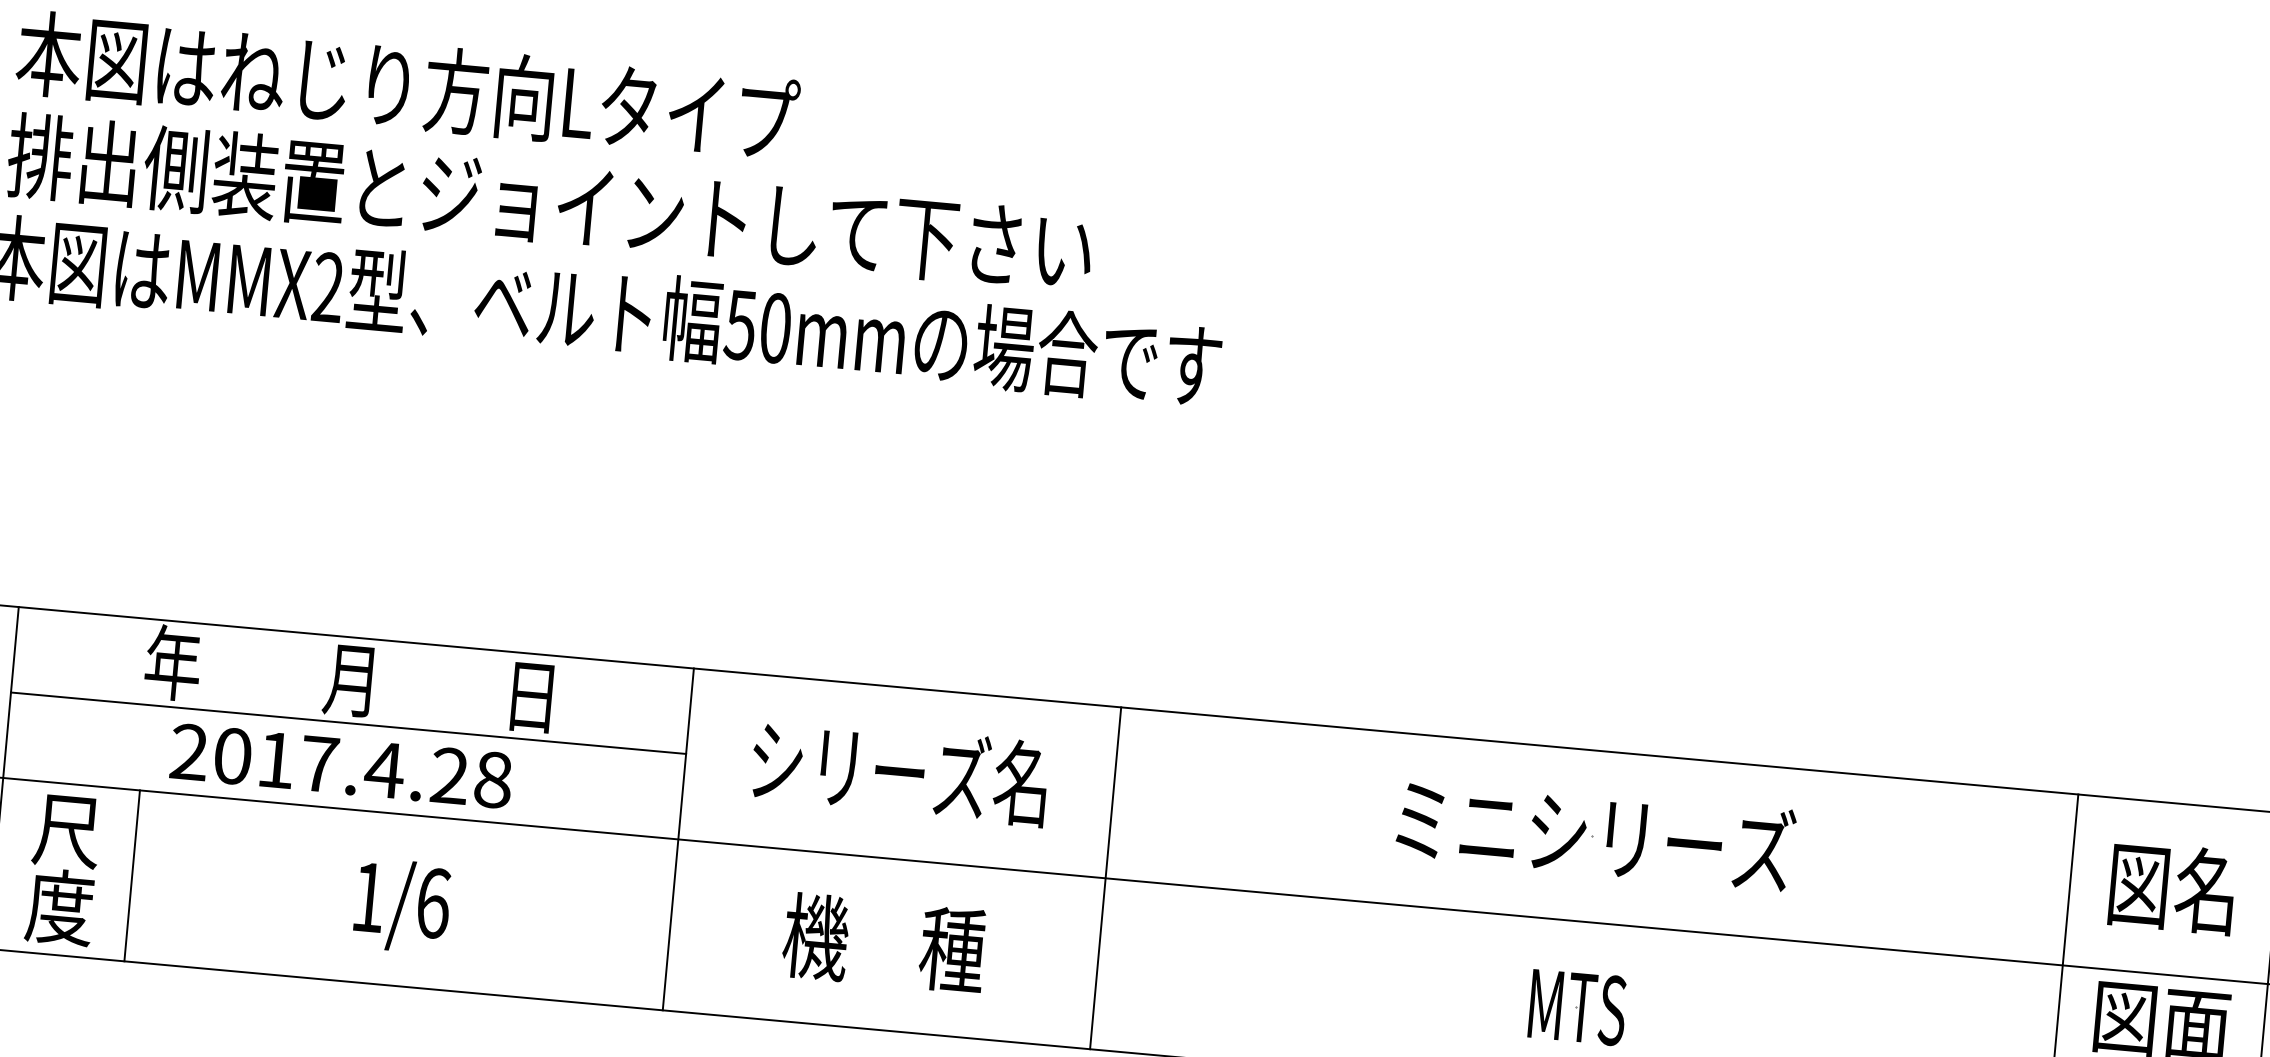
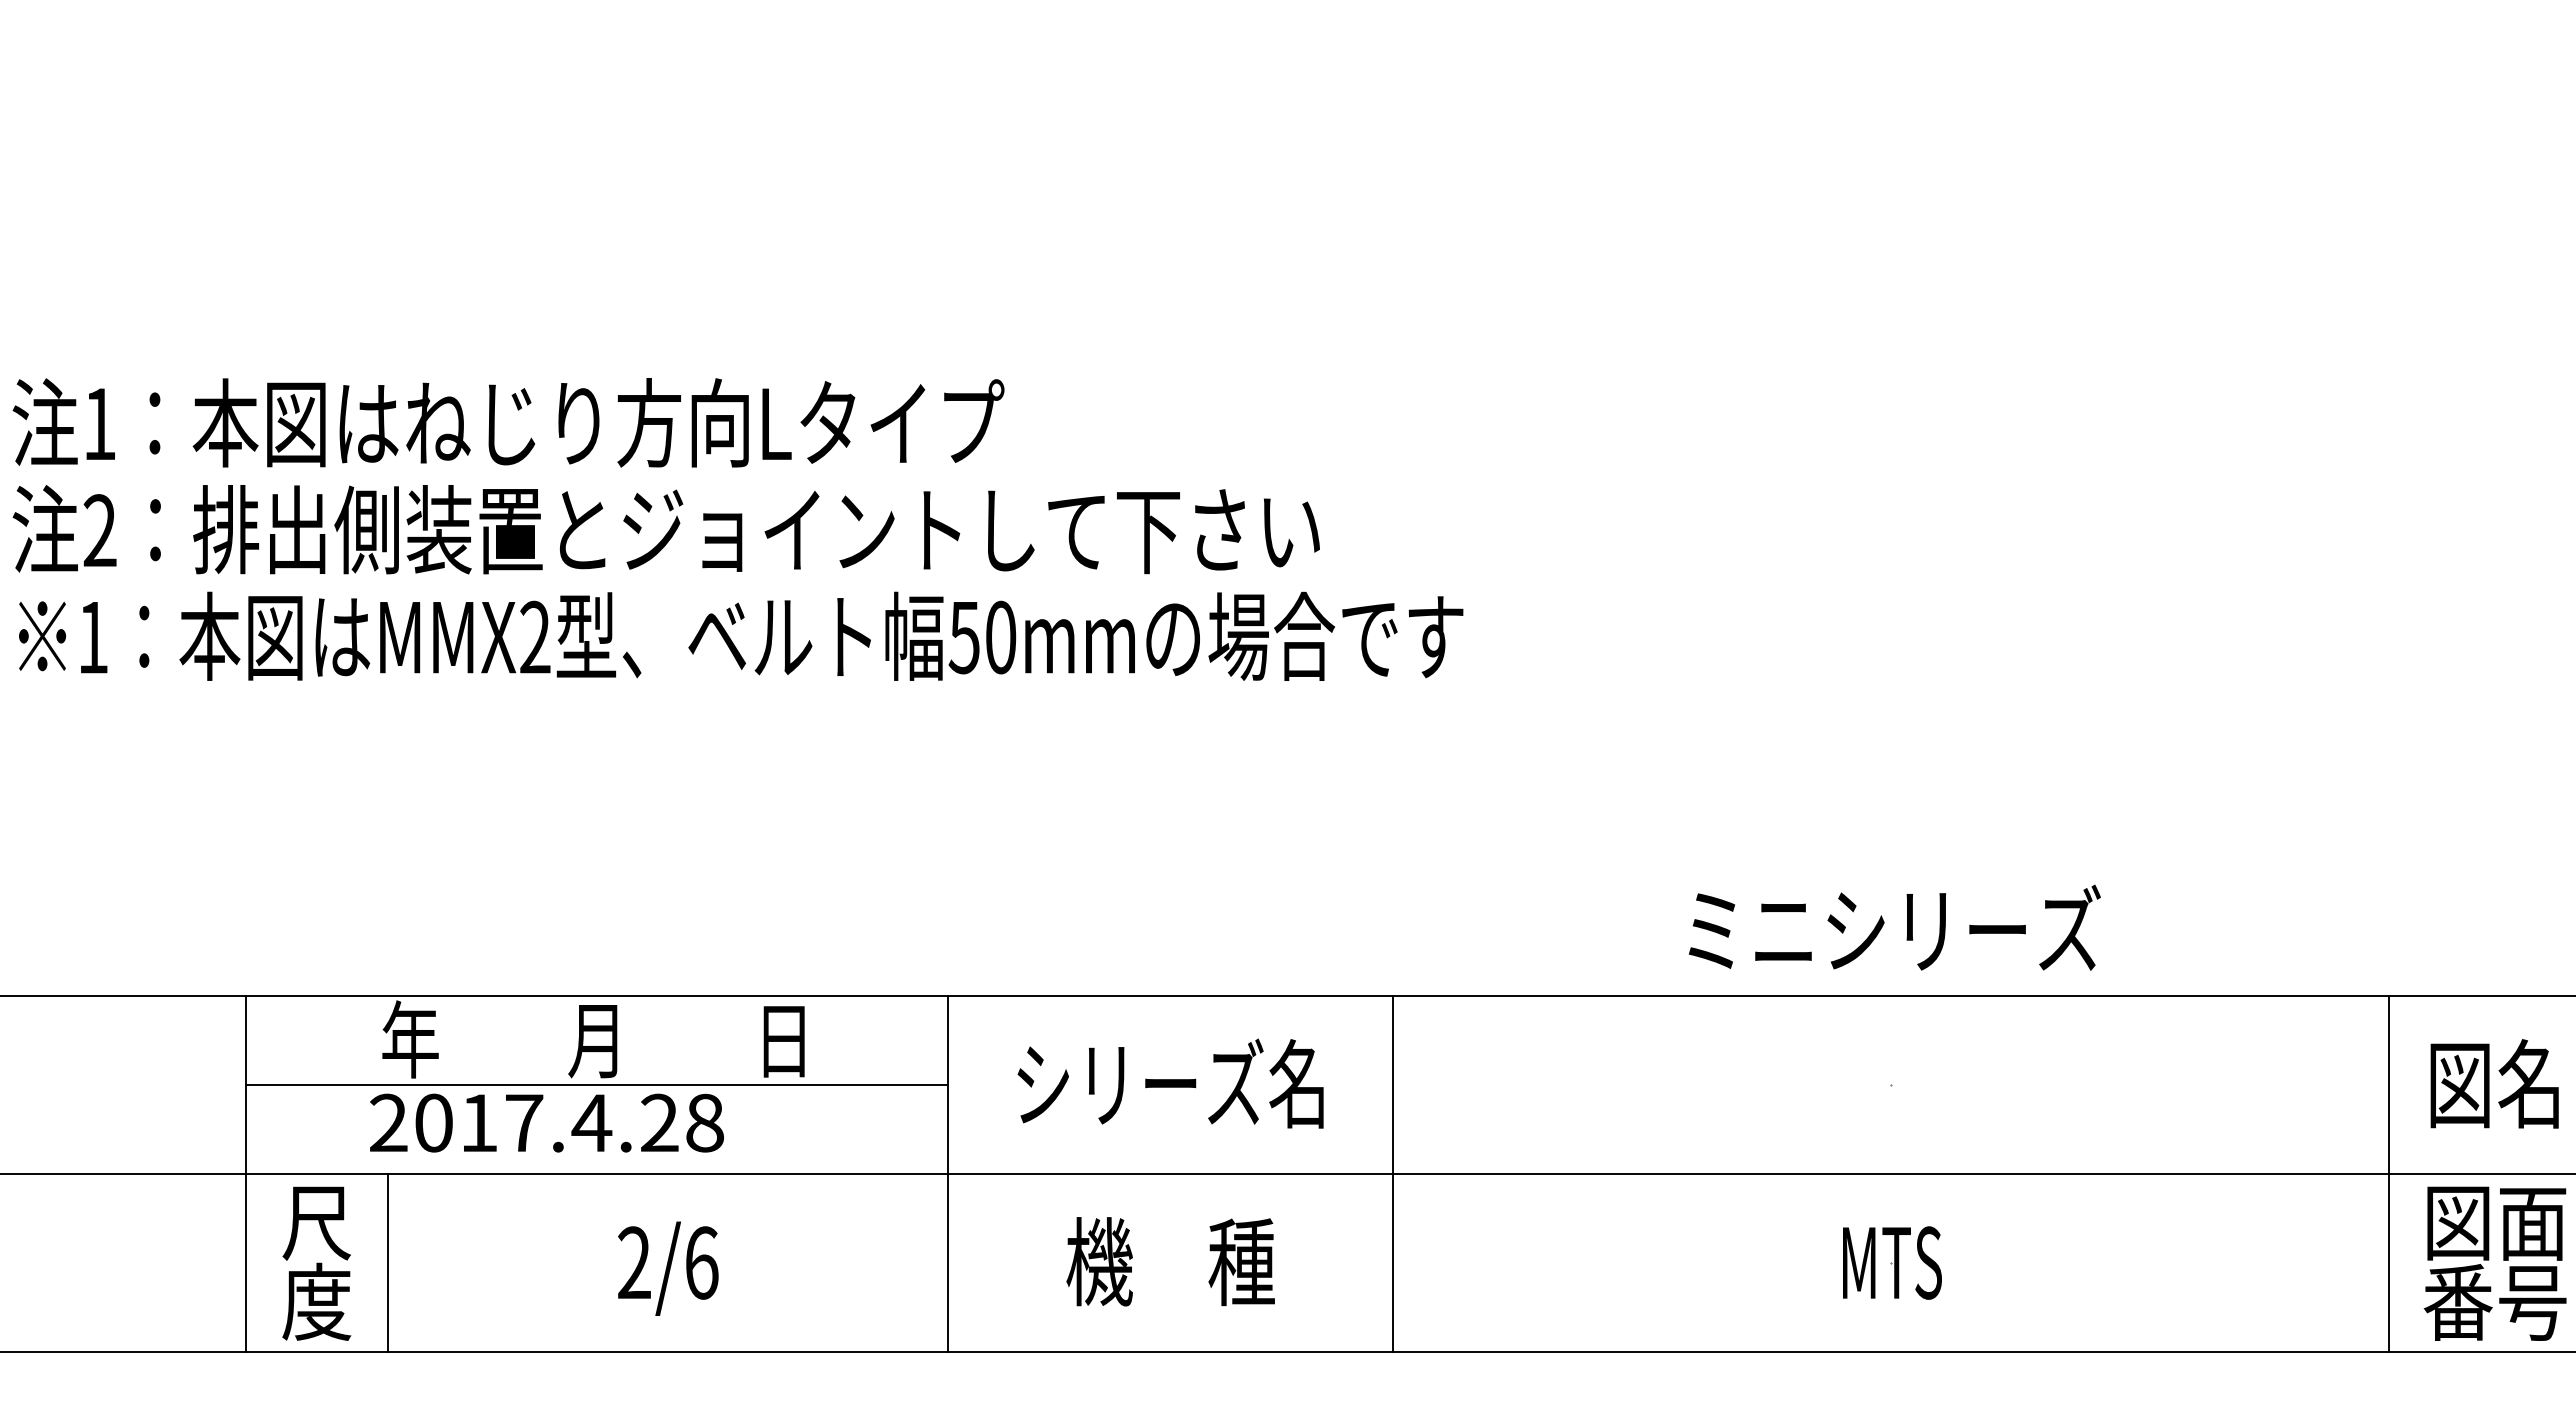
text: (341, 765) -> (546, 1122), moved
text: (1595, 833) -> (1894, 927), moved
text: (368, 896) -> (634, 1262), 1/6 -> 2/6

